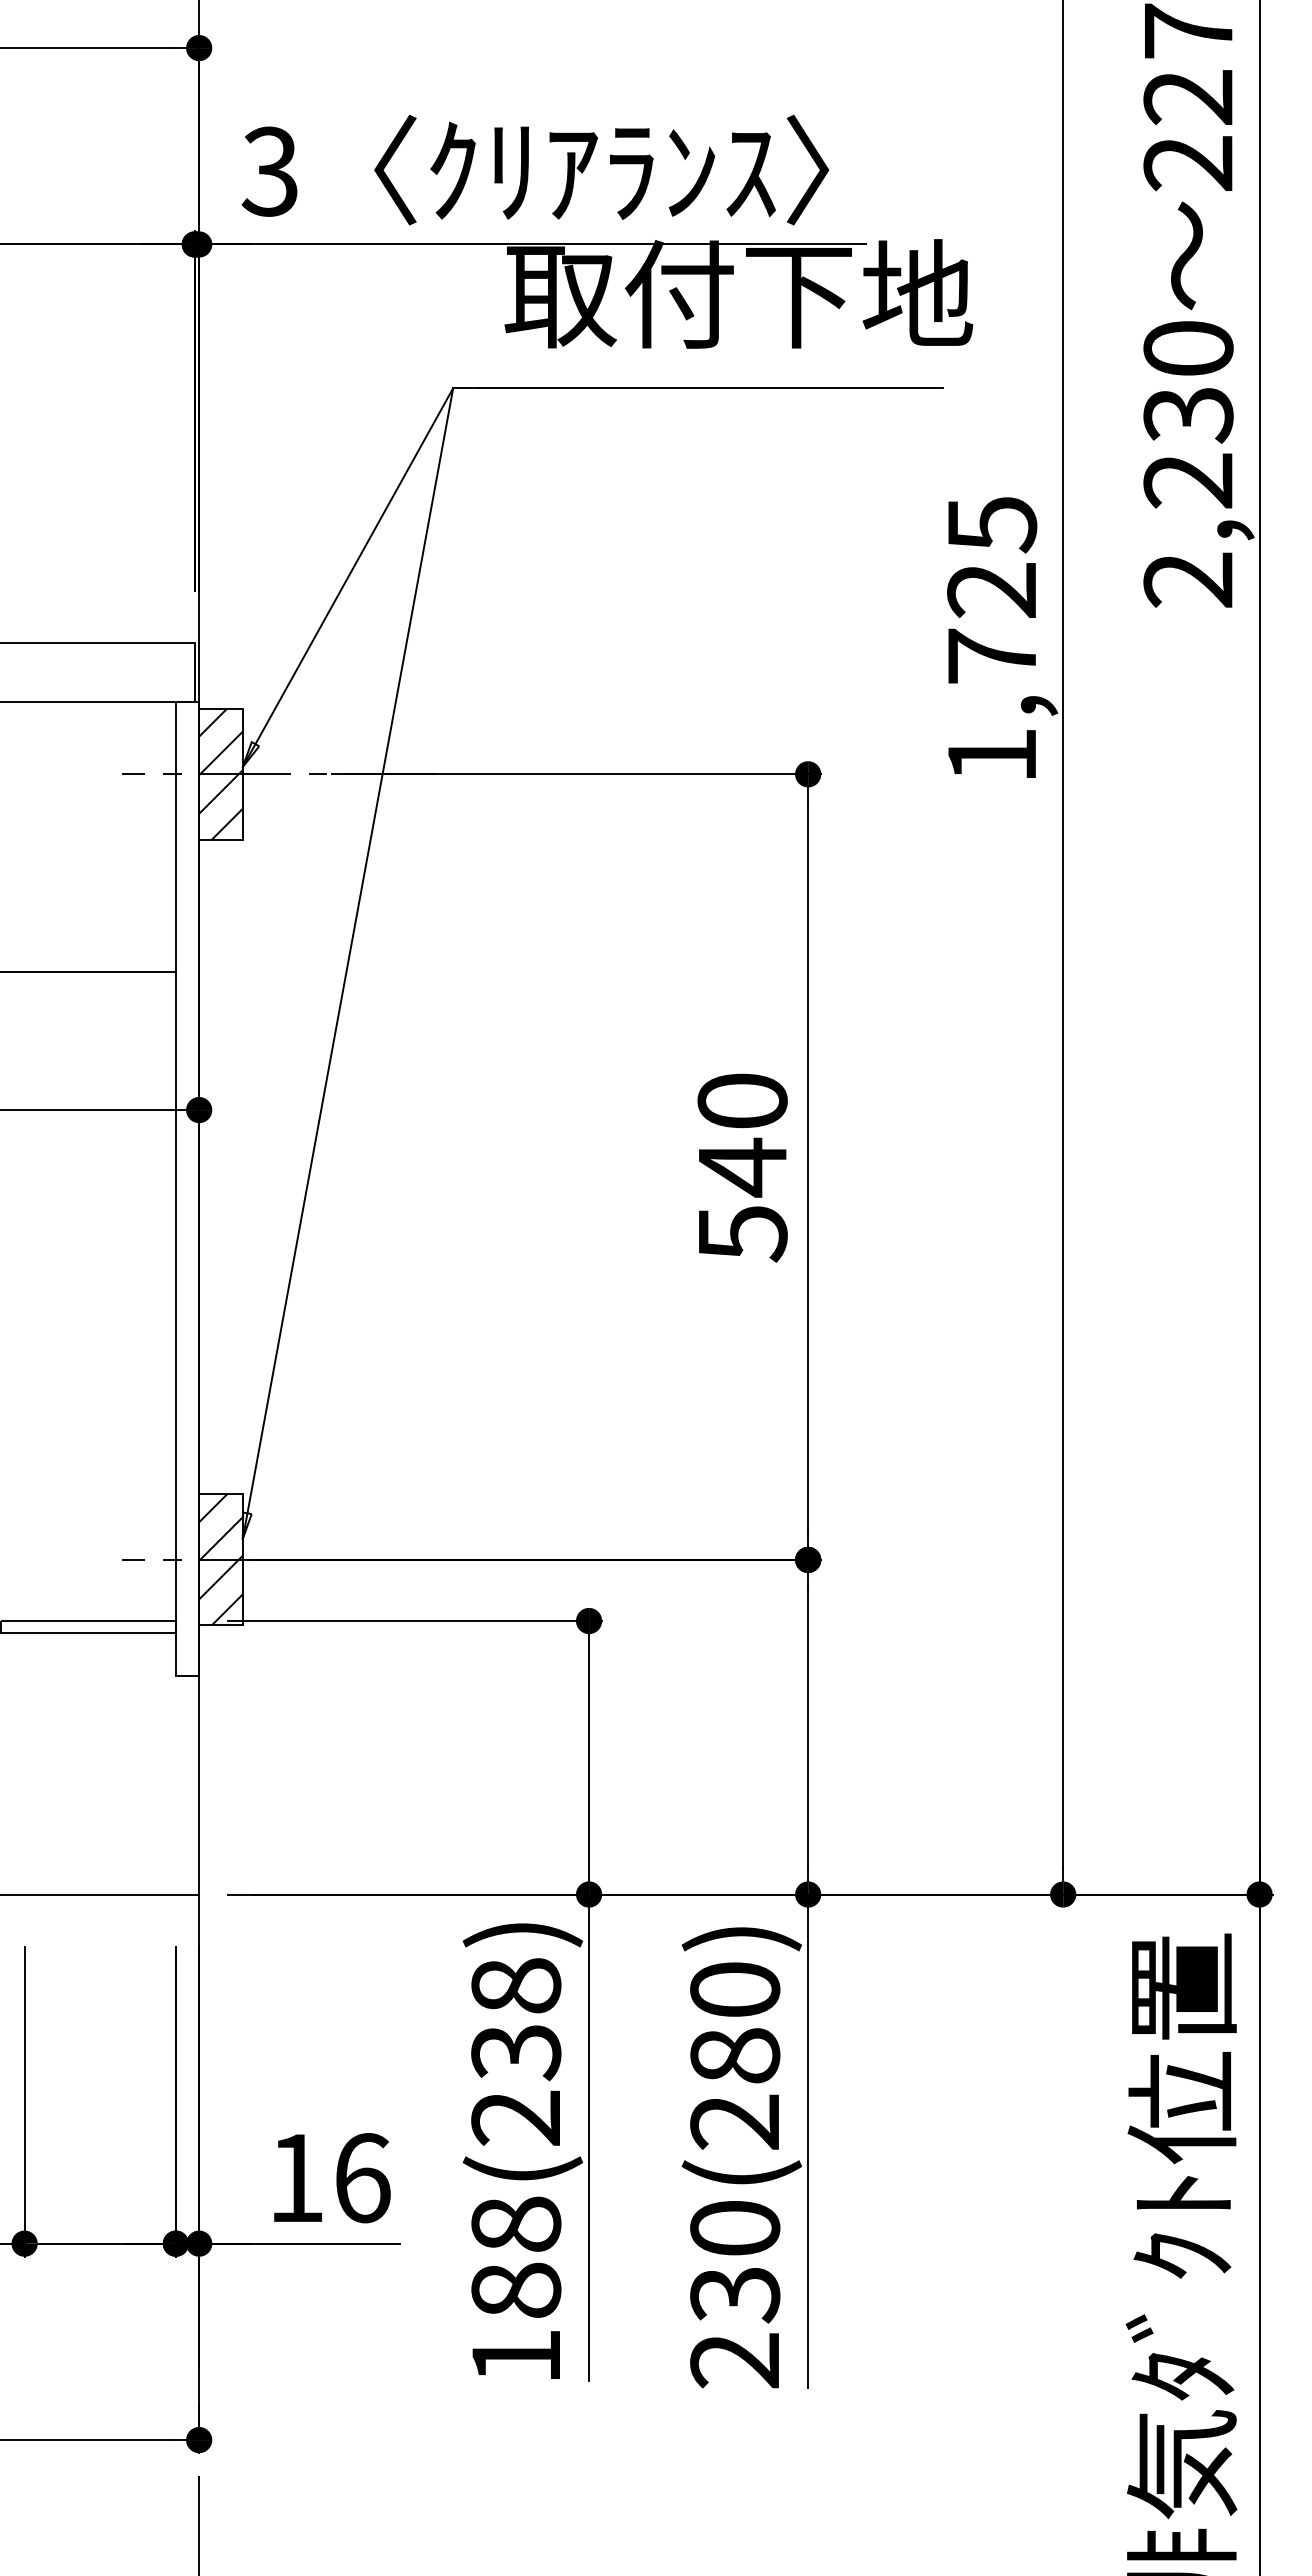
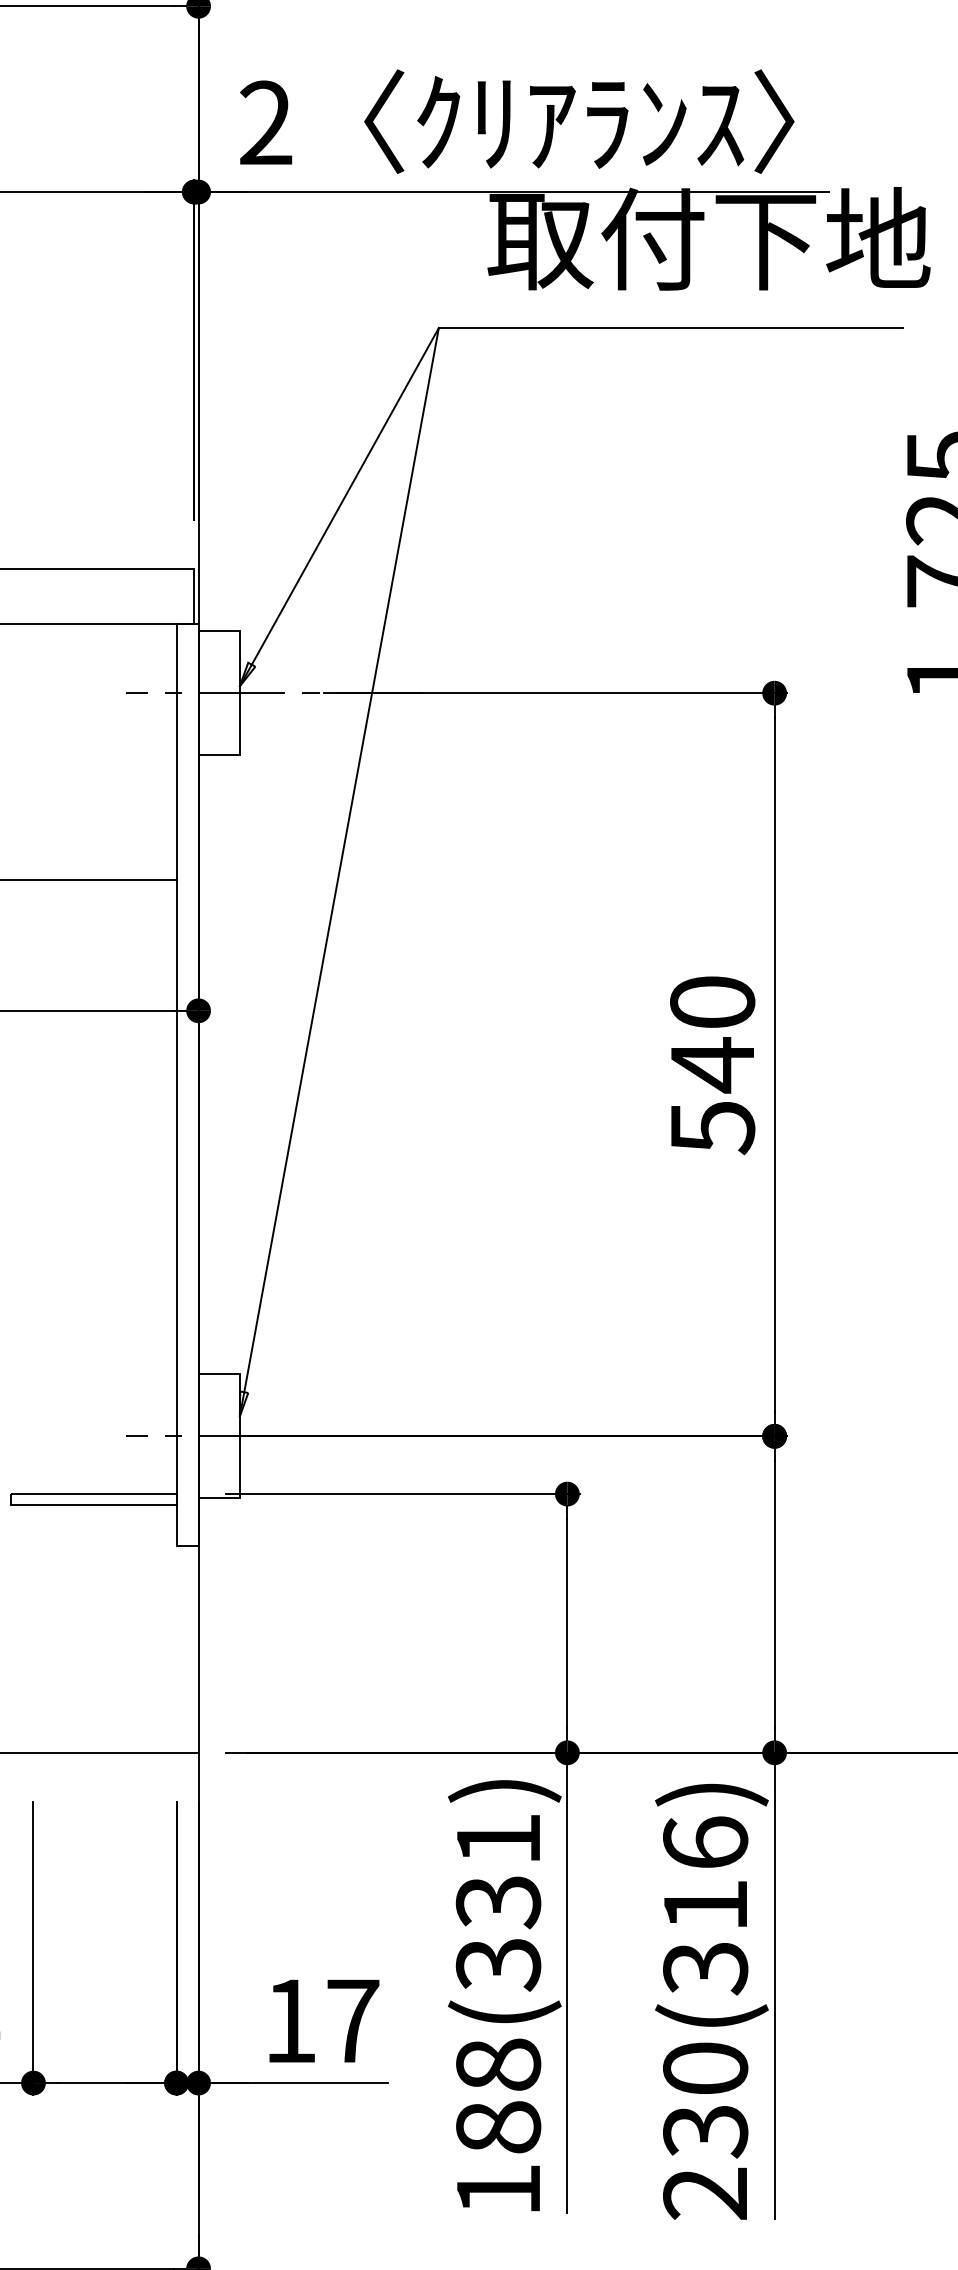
text: (269, 171) -> (265, 123), 3 -> 2
hatch: (220, 773) -> (218, 692), removed
hatch: (220, 1559) -> (218, 1435), removed
text: (516, 2052) -> (498, 1902), 188(238) -> 188(331)
text: (735, 2056) -> (705, 1906), 230(280) -> 230(316)
text: (362, 2178) -> (353, 2021), 16 -> 17

